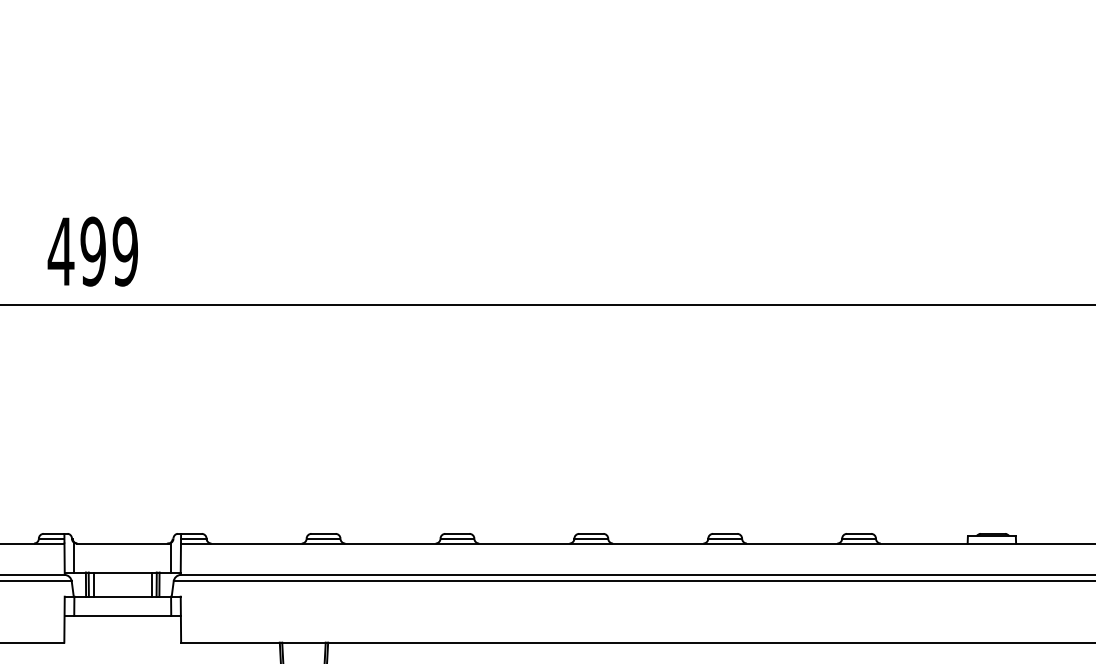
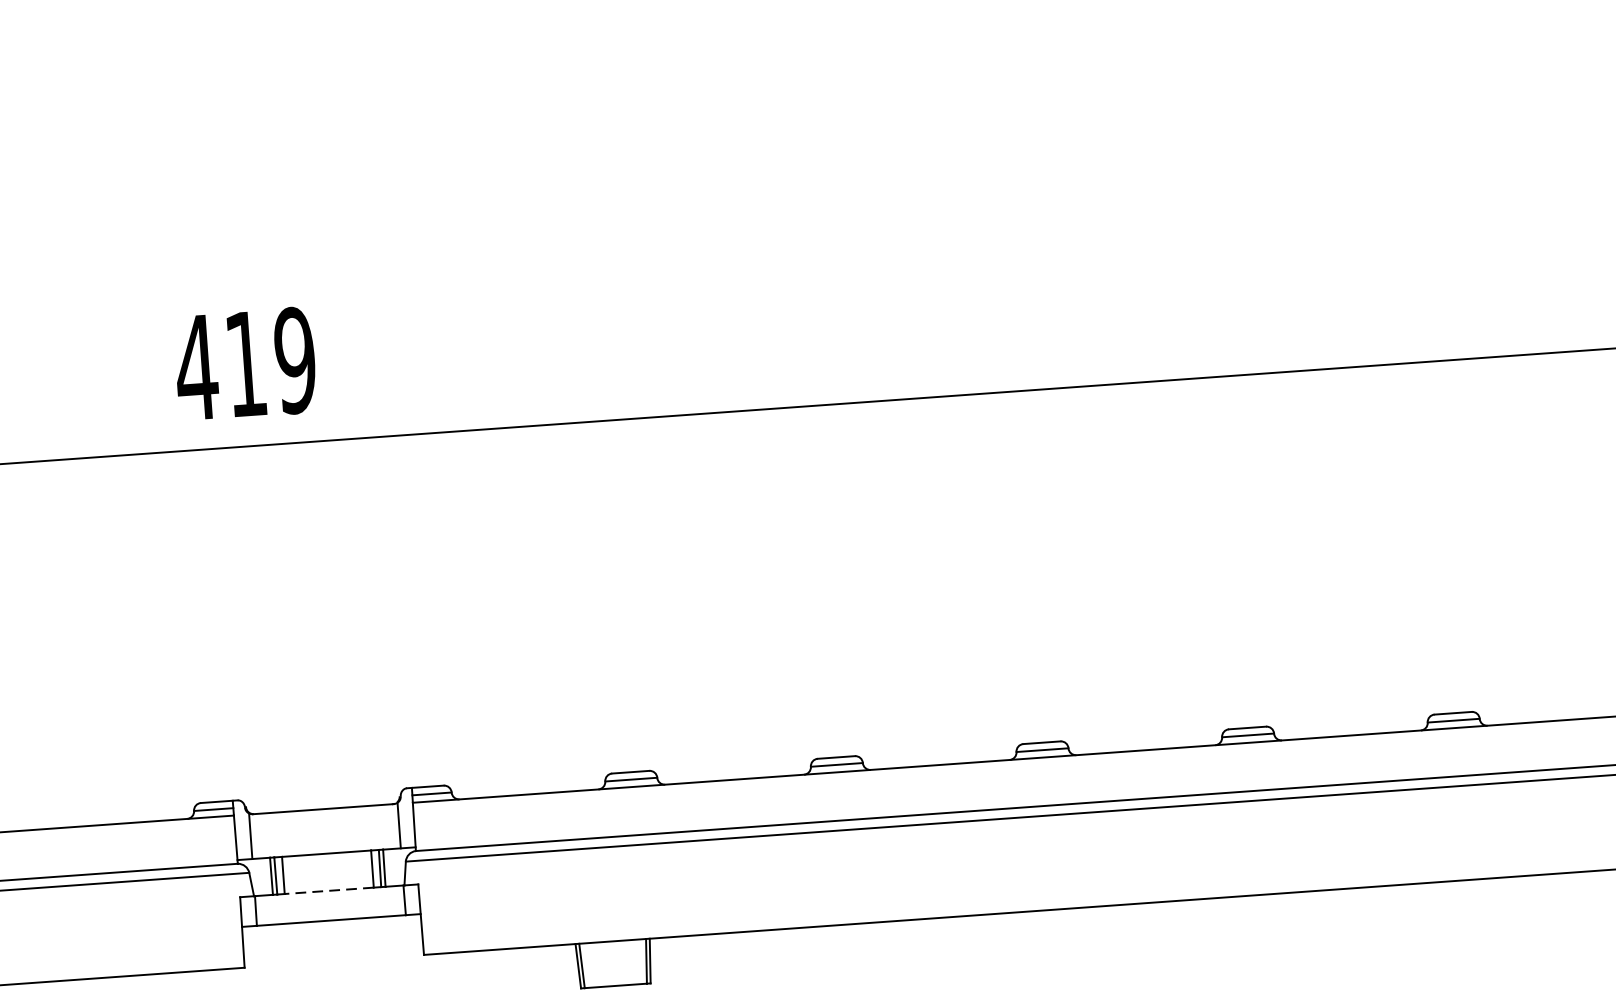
text: (92, 251) -> (244, 364), 499 -> 419
line: (122, 596) -> (328, 890), solid -> dashed

